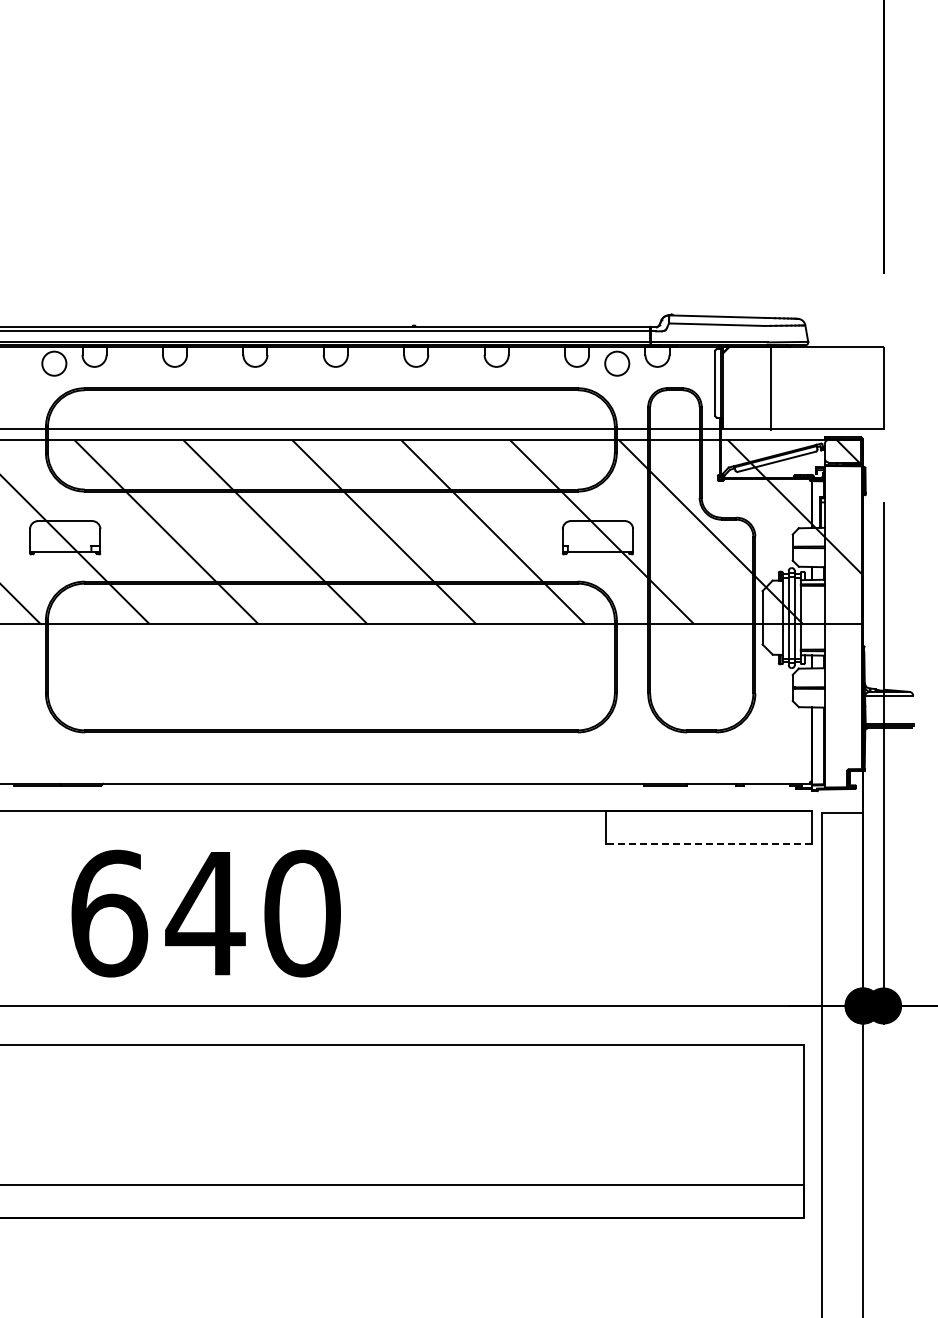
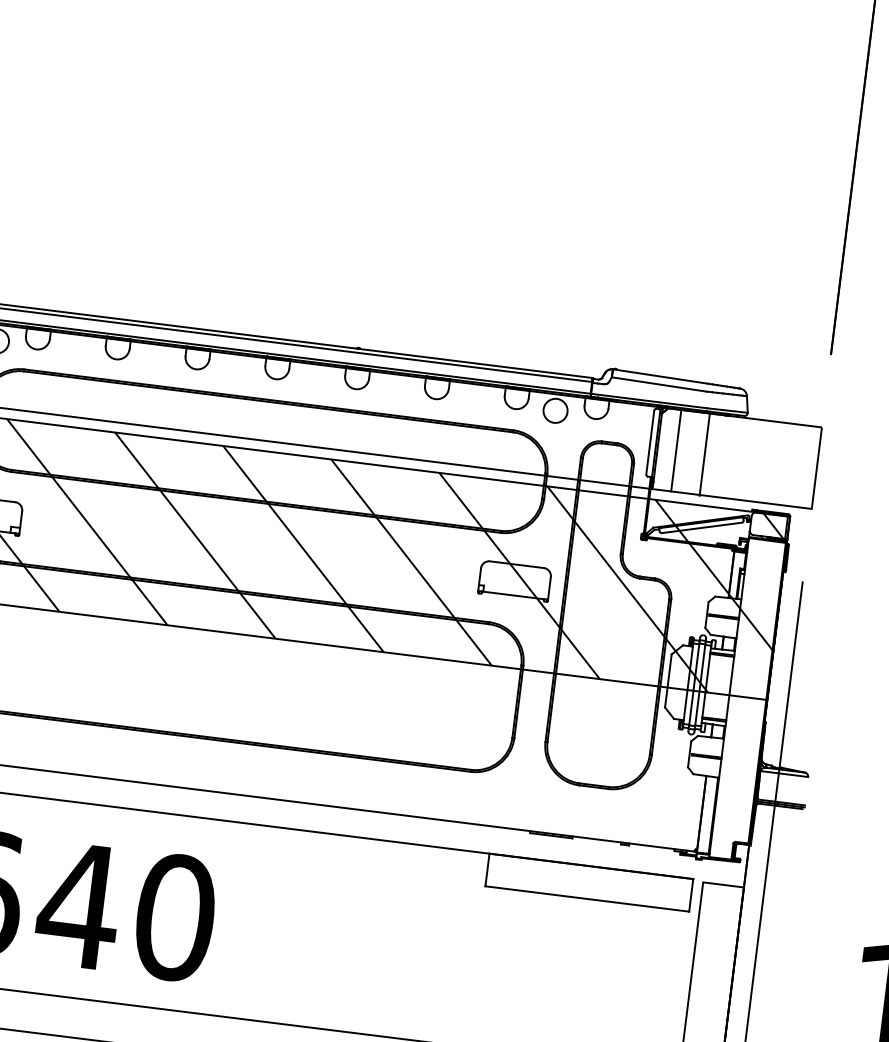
line: (741, 388) -> (675, 450), added
line: (709, 844) -> (587, 899), dashed -> solid

